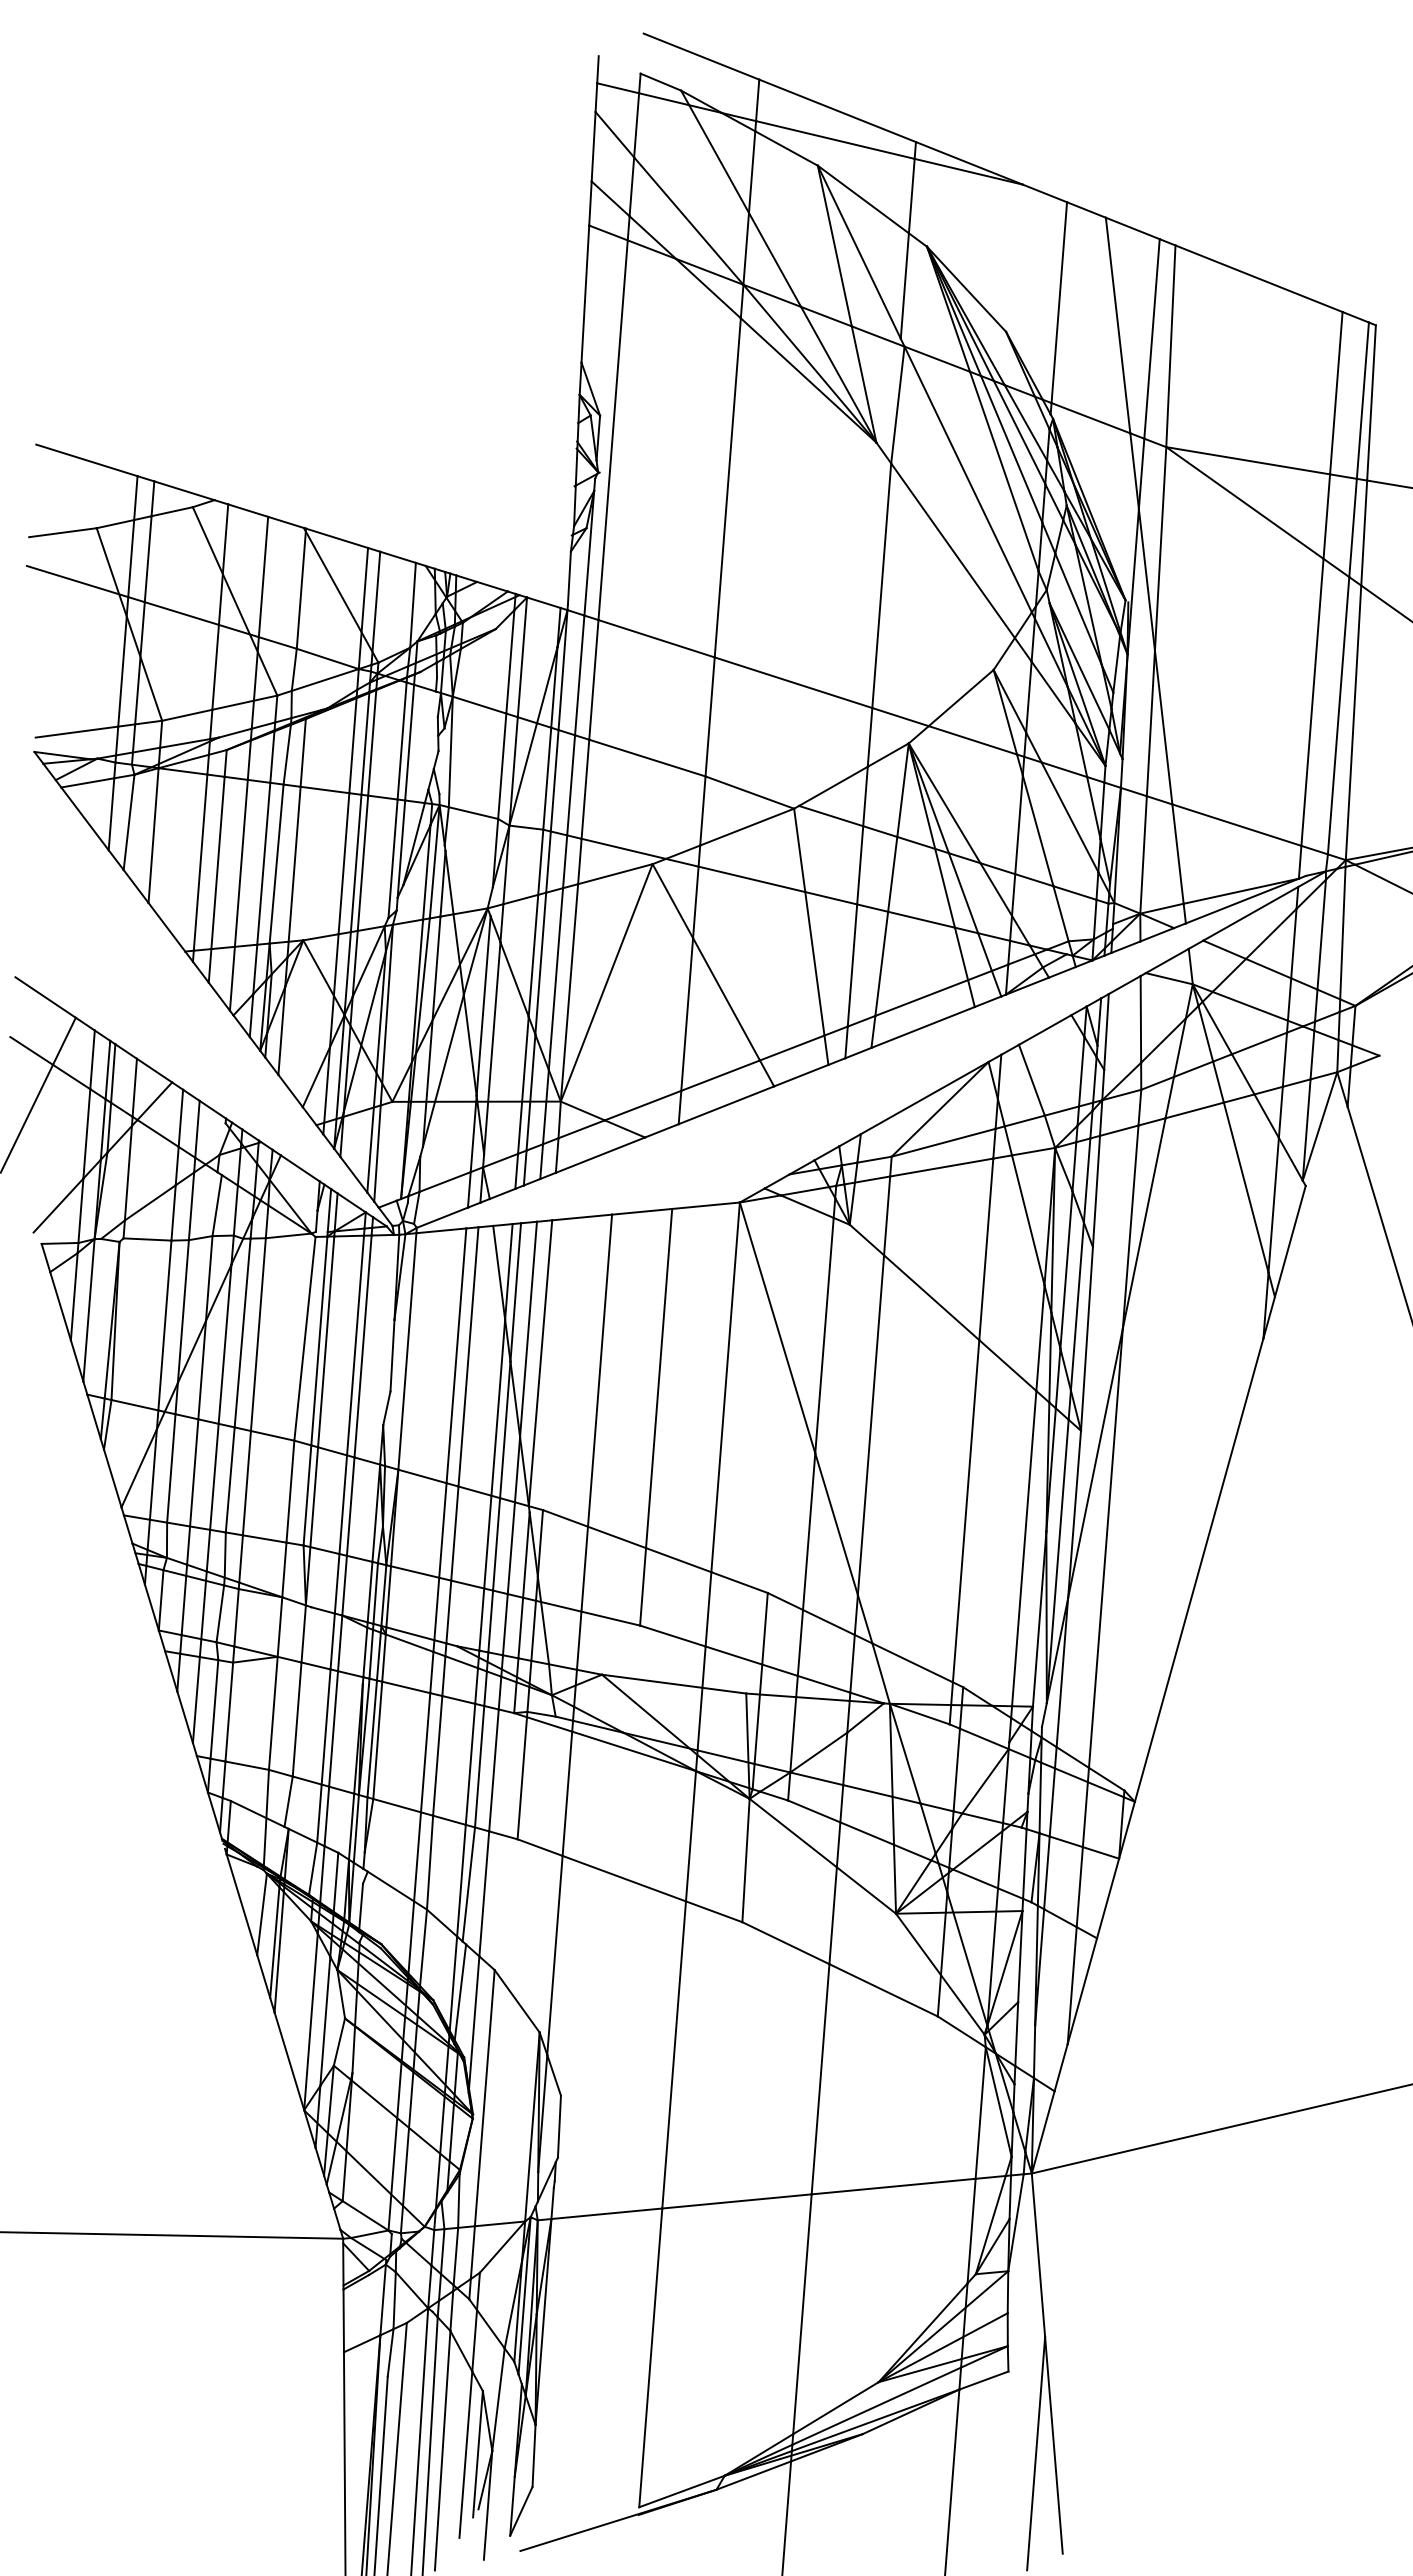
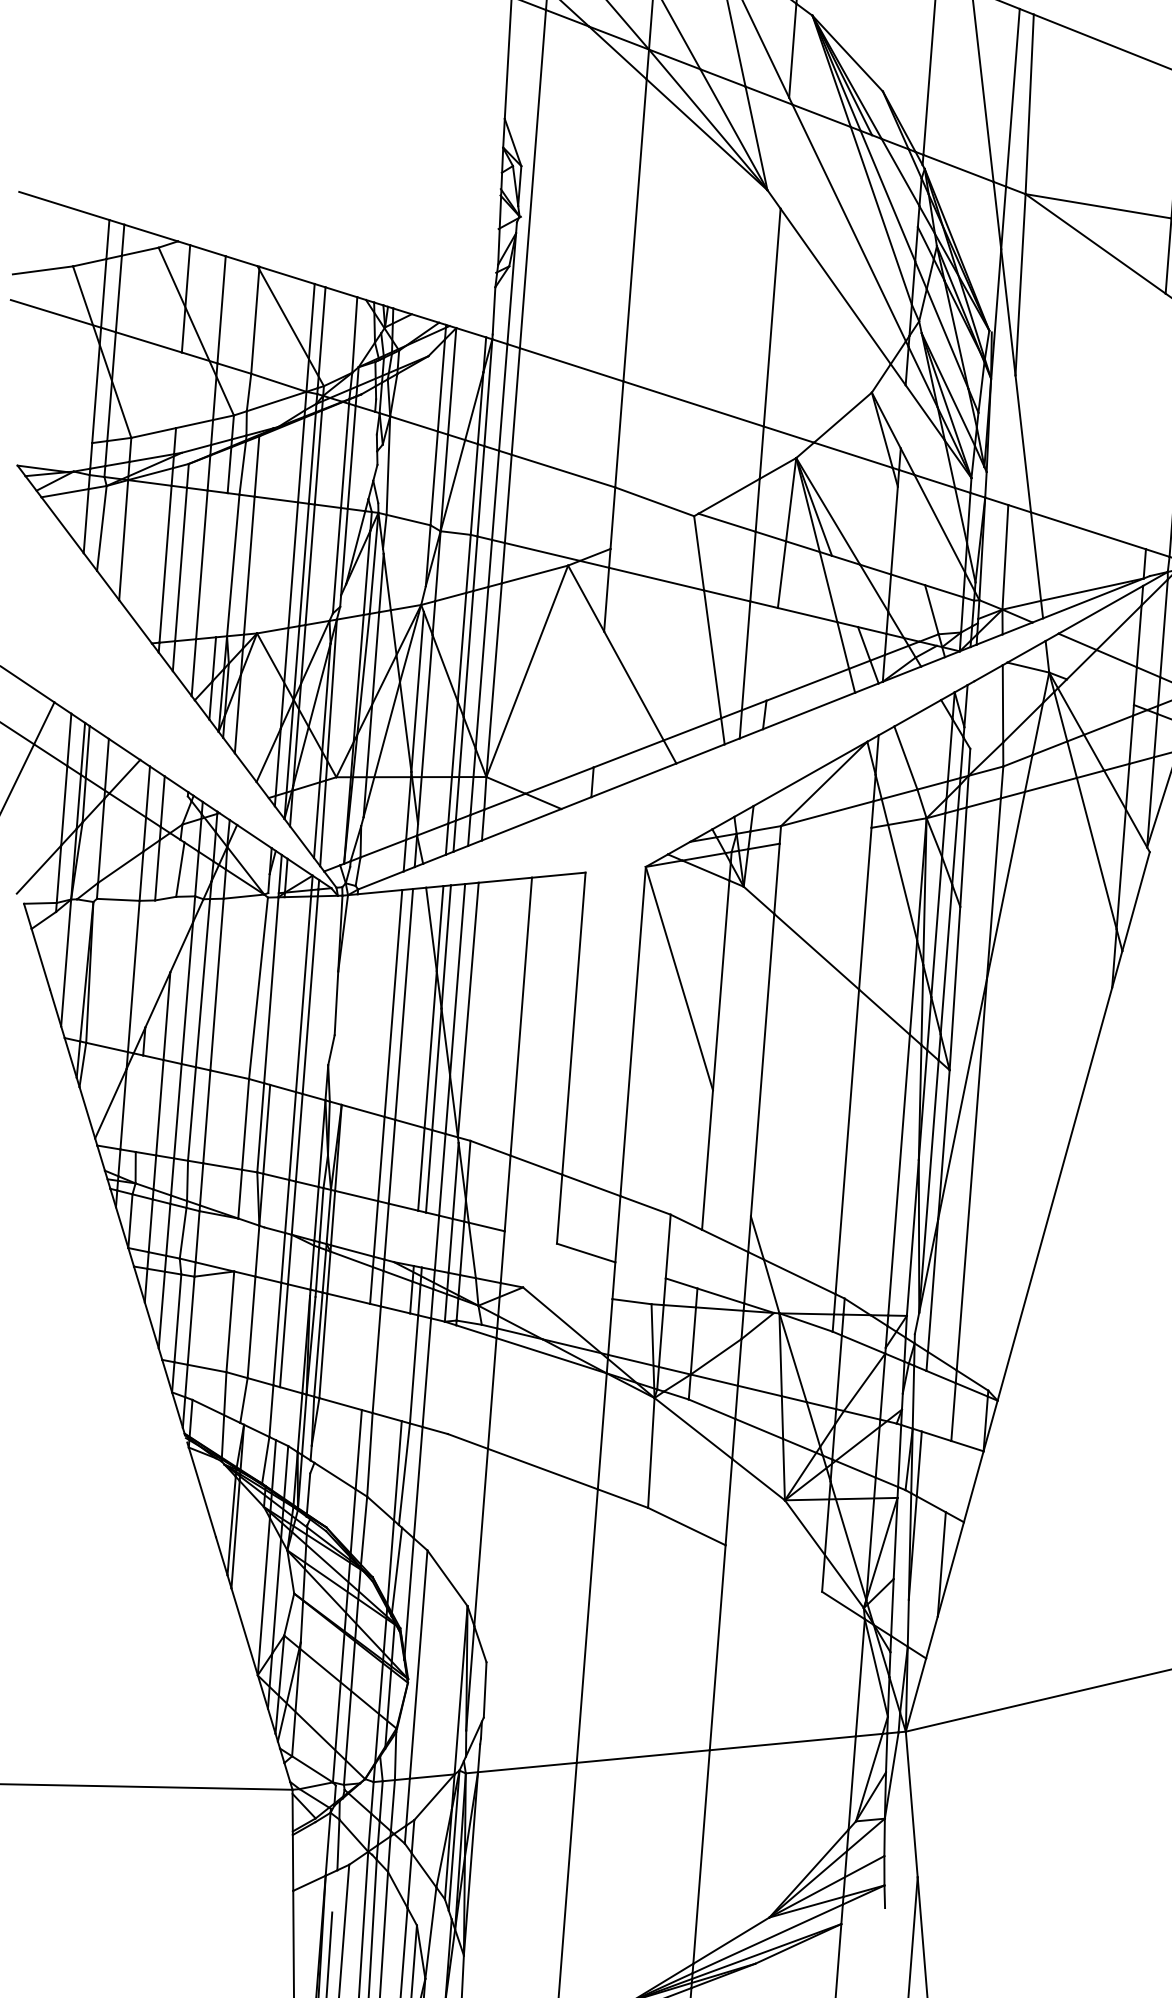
line: (897, 404) -> (786, 156), removed
line: (1019, 432) -> (894, 181), removed
line: (215, 666) -> (178, 389), removed
line: (1028, 696) -> (902, 416), removed
line: (1312, 701) -> (1155, 420), removed
line: (1150, 723) -> (1011, 440), removed
line: (76, 731) -> (55, 447), removed
line: (747, 826) -> (652, 532), removed
line: (1037, 830) -> (910, 535), removed
line: (263, 863) -> (221, 564), removed
line: (963, 893) -> (845, 591), removed
line: (881, 963) -> (771, 654), removed
line: (1249, 1005) -> (1099, 691), removed
line: (687, 1014) -> (599, 699), removed
line: (1106, 1031) -> (972, 714), removed
line: (941, 1167) -> (825, 835), removed
line: (705, 1205) -> (615, 869), removed
line: (208, 1278) -> (172, 934), removed
line: (73, 1296) -> (52, 950), removed
line: (182, 1311) -> (149, 963), removed
line: (326, 1341) -> (277, 990), removed
line: (407, 1351) -> (349, 999), removed
line: (171, 1468) -> (139, 1103), removed
line: (836, 1524) -> (731, 1153), removed
line: (610, 1618) -> (530, 1237), removed
line: (481, 1619) -> (415, 1238), removed
line: (490, 1621) -> (423, 1240), removed
line: (279, 1626) -> (235, 1244), removed
line: (800, 1642) -> (699, 1258), removed
line: (733, 1655) -> (640, 1270), removed
line: (652, 1680) -> (568, 1292), removed
line: (425, 1752) -> (365, 1356), removed
line: (470, 1763) -> (405, 1366), removed
line: (522, 1778) -> (452, 1379), removed
line: (1051, 1802) -> (923, 1401), removed
line: (326, 1816) -> (277, 1413), removed
line: (1079, 1887) -> (948, 1476), removed
line: (261, 1914) -> (219, 1501), removed
line: (883, 1990) -> (773, 1568), removed
line: (390, 2352) -> (334, 1891), removed
line: (983, 2380) -> (862, 1916), removed

